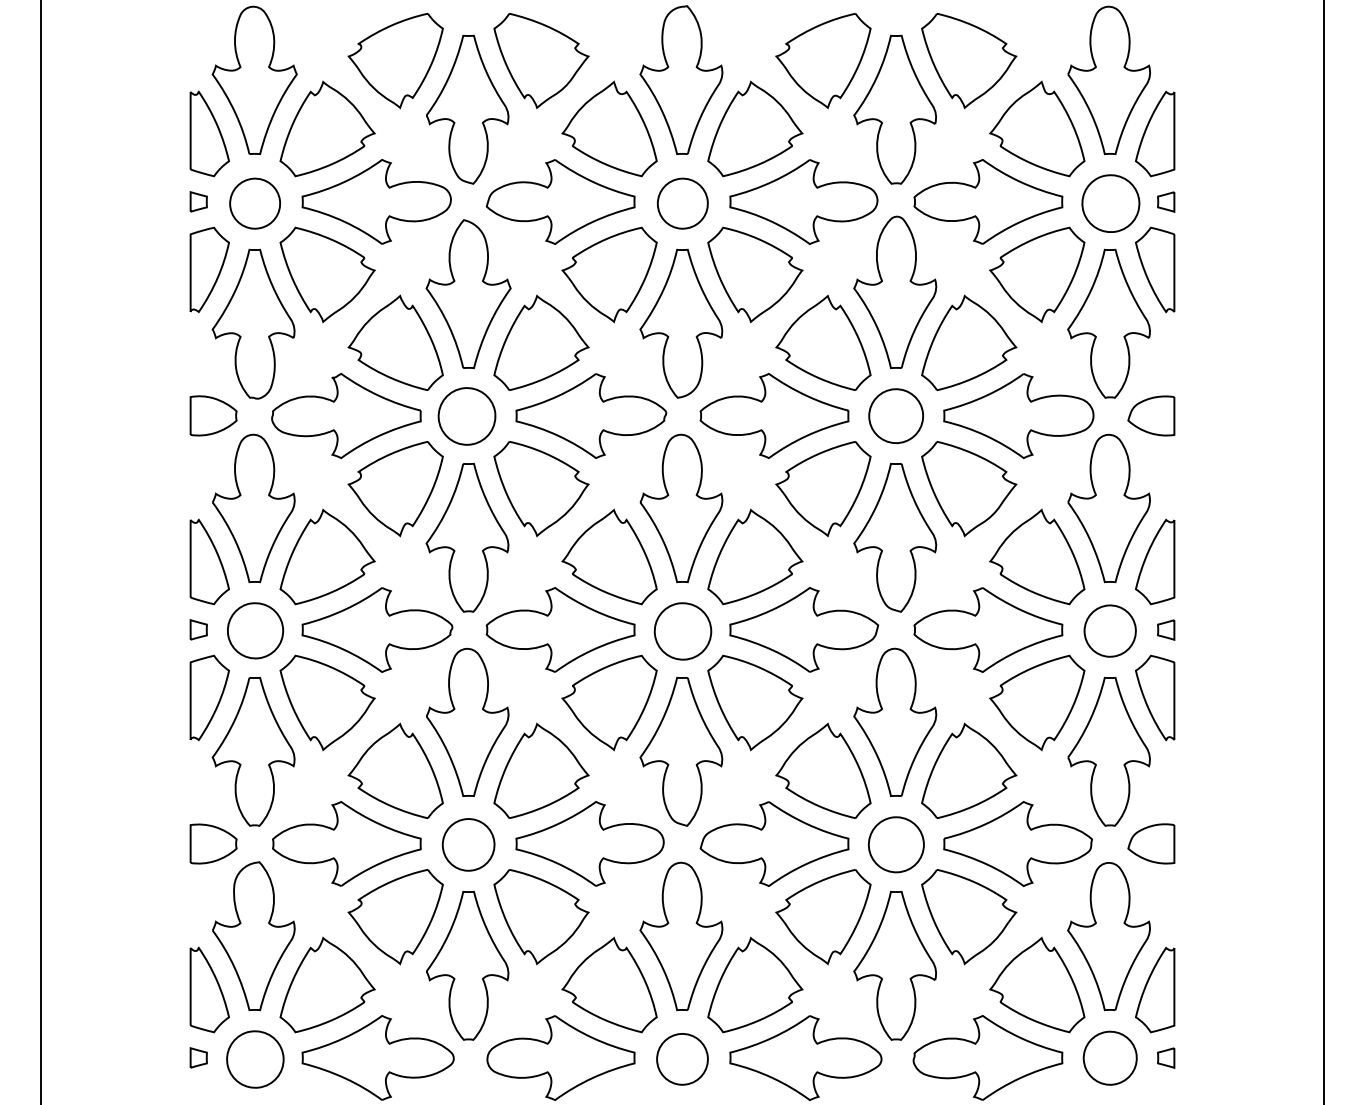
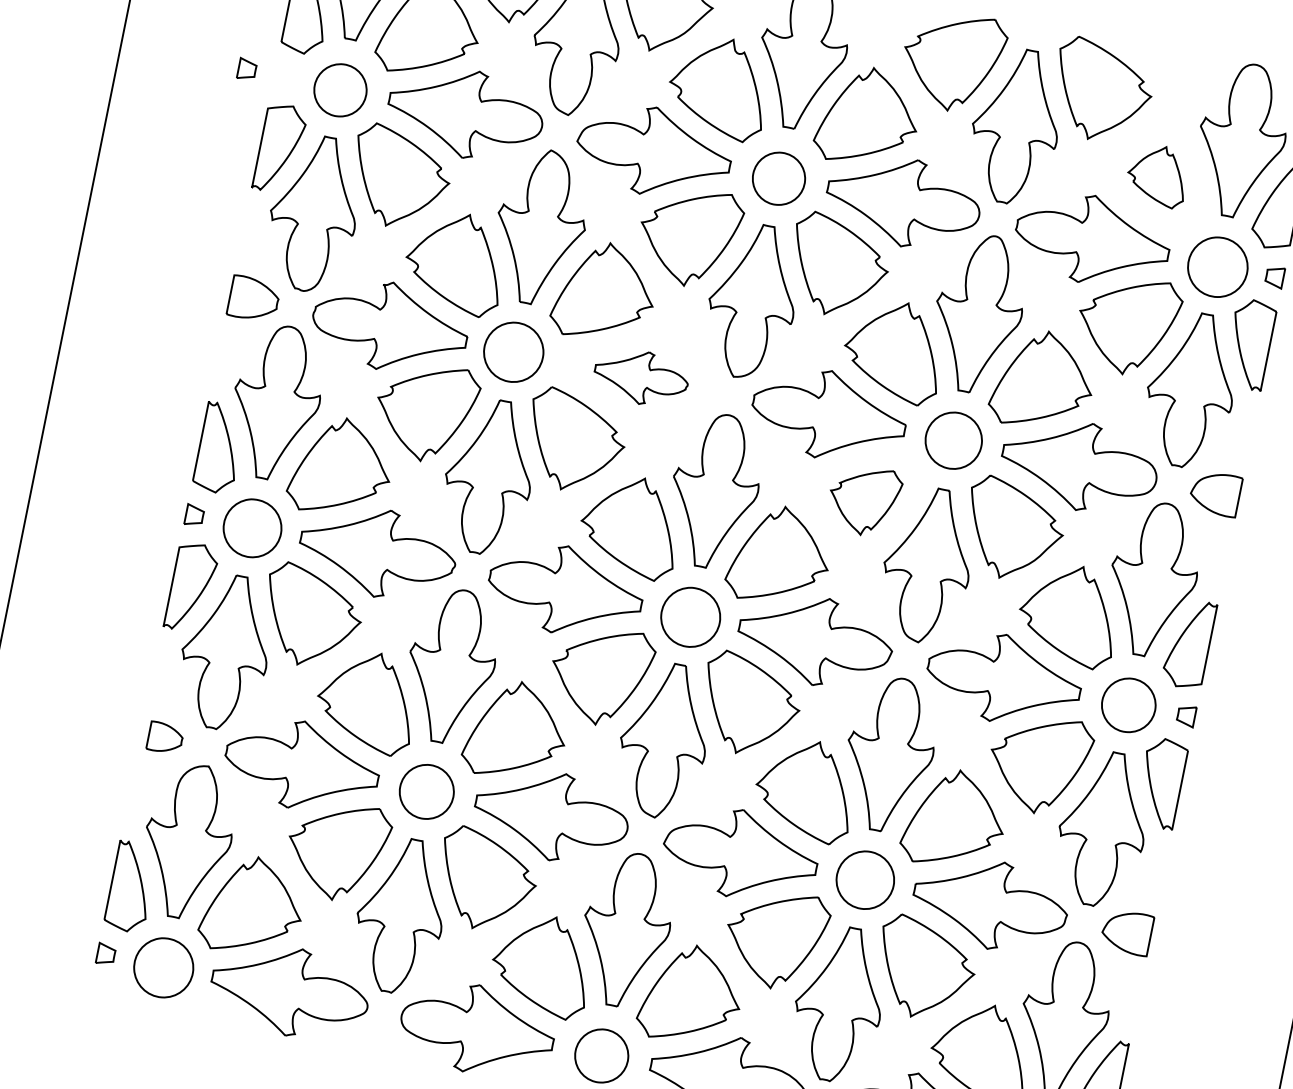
part: (1037, 128) -> (1158, 175), size x0.6
part: (198, 201) -> (246, 69), moved
part: (591, 415) -> (641, 377), size x0.6
part: (823, 489) -> (864, 500), size x0.7
part: (213, 843) -> (165, 737), size x0.7

